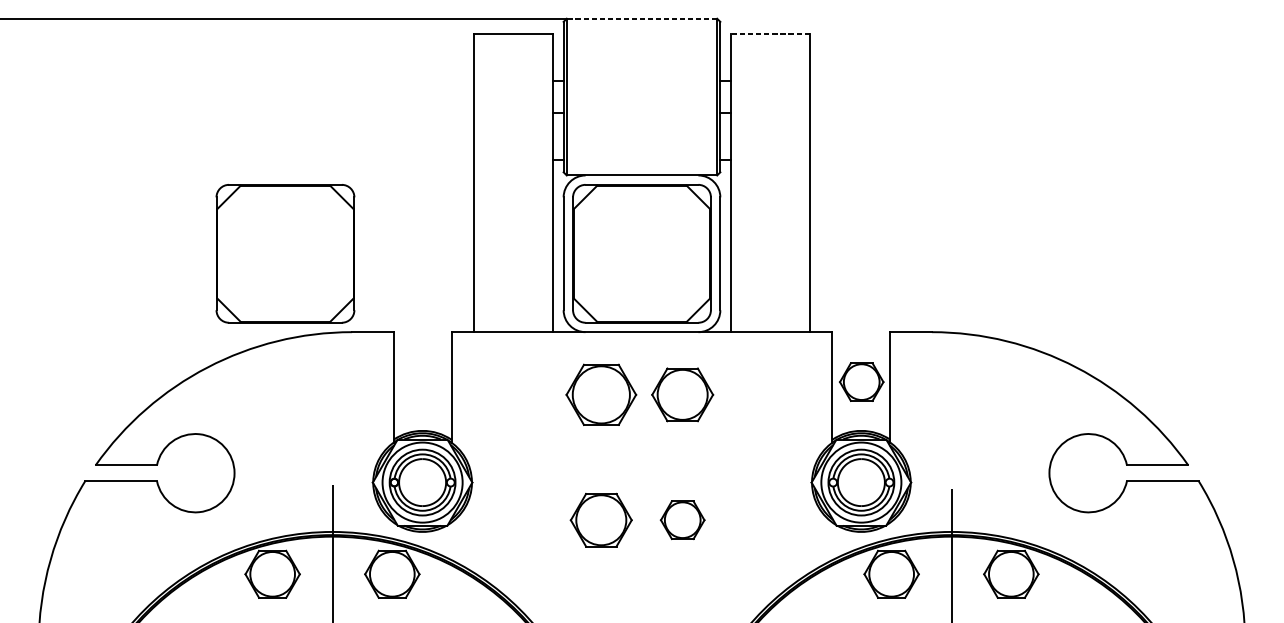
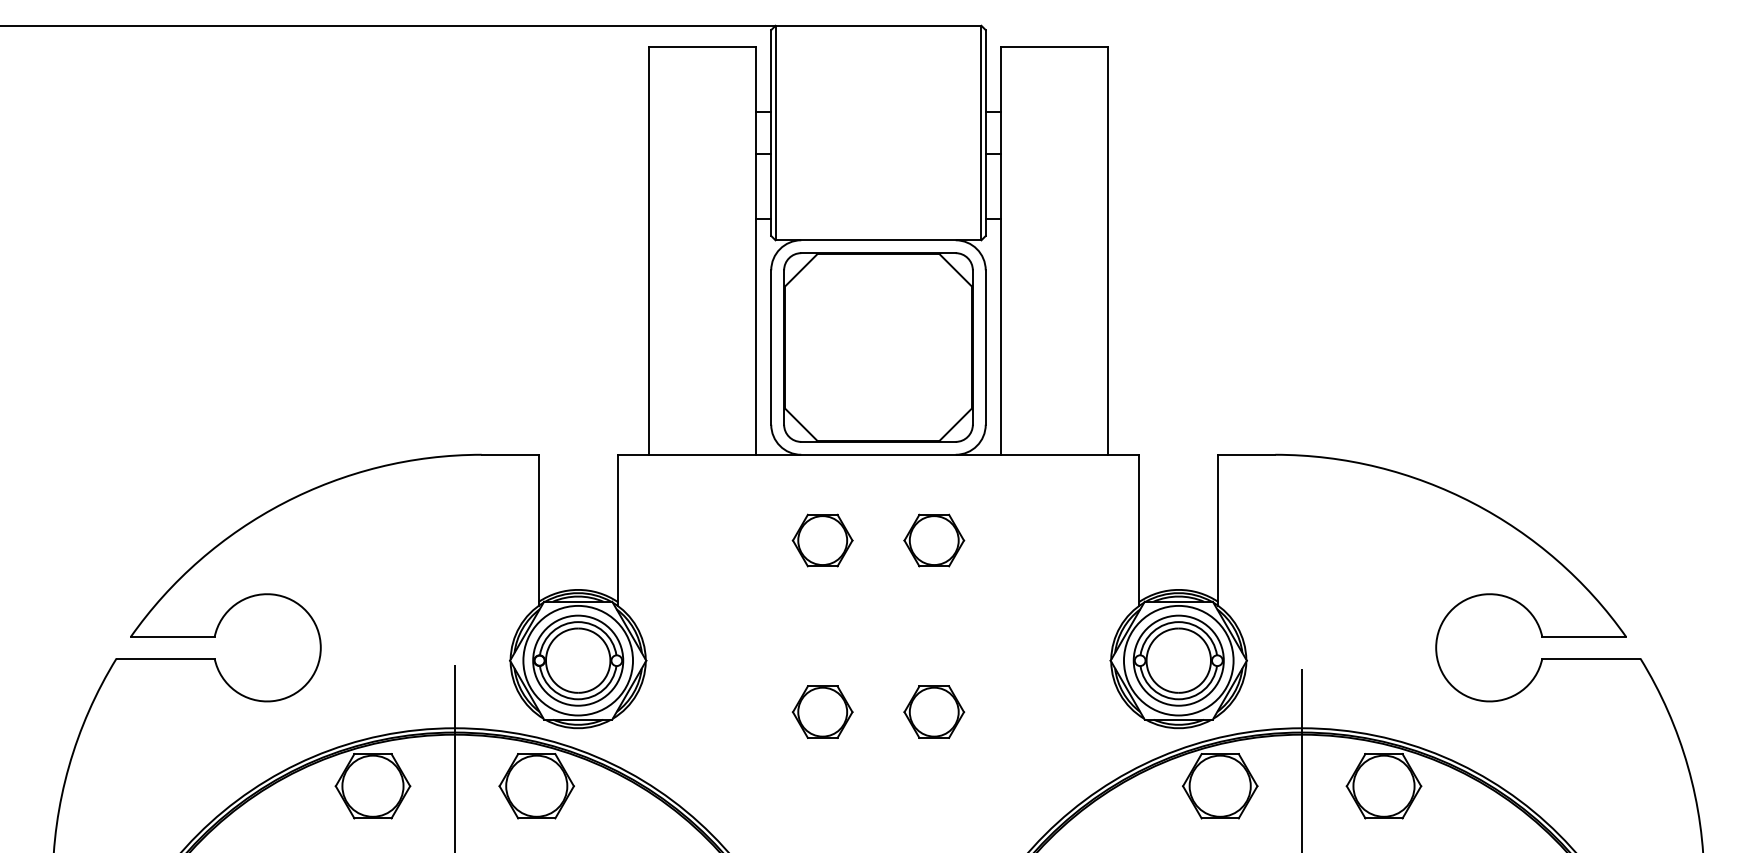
line: (642, 18) -> (878, 25), dashed -> solid
line: (770, 34) -> (1054, 47), dashed -> solid
part: (285, 253) -> (390, 347), removed
part: (861, 381) -> (1179, 522), removed
part: (601, 394) -> (822, 540), size x0.62
part: (682, 394) -> (934, 540), size x0.71
part: (601, 519) -> (822, 711), size x0.71

